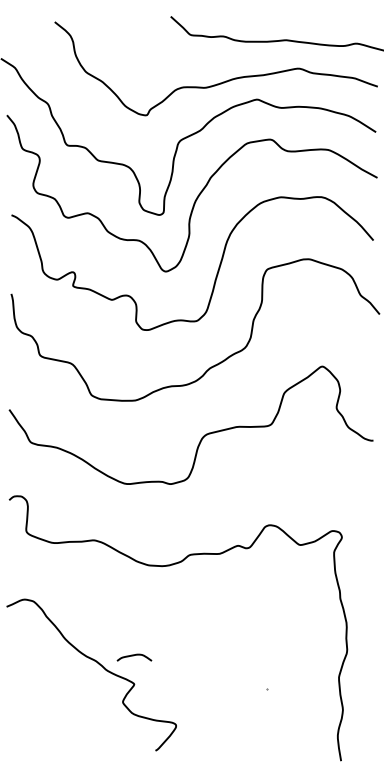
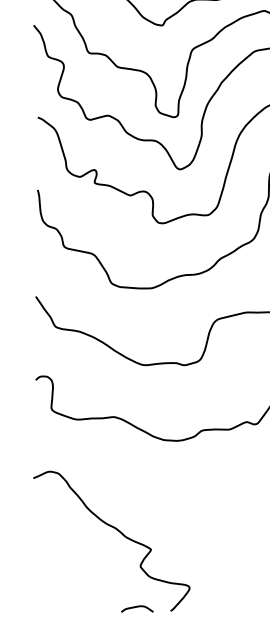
curve: (133, 656) -> (136, 607), moved

